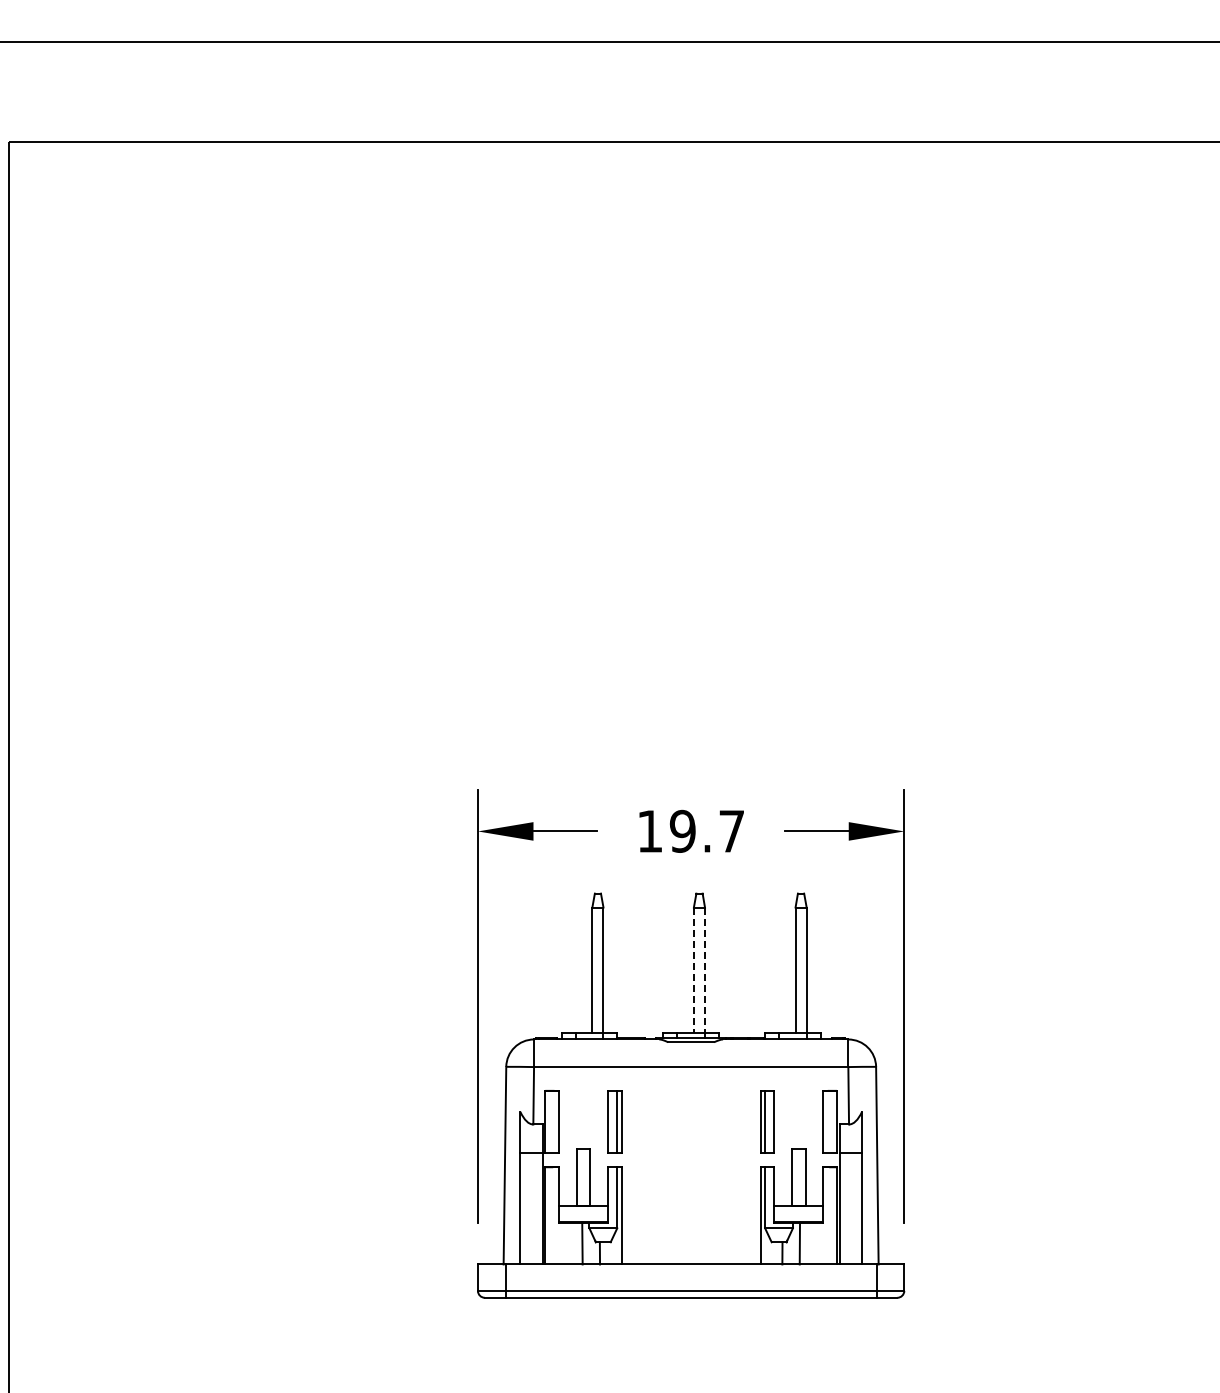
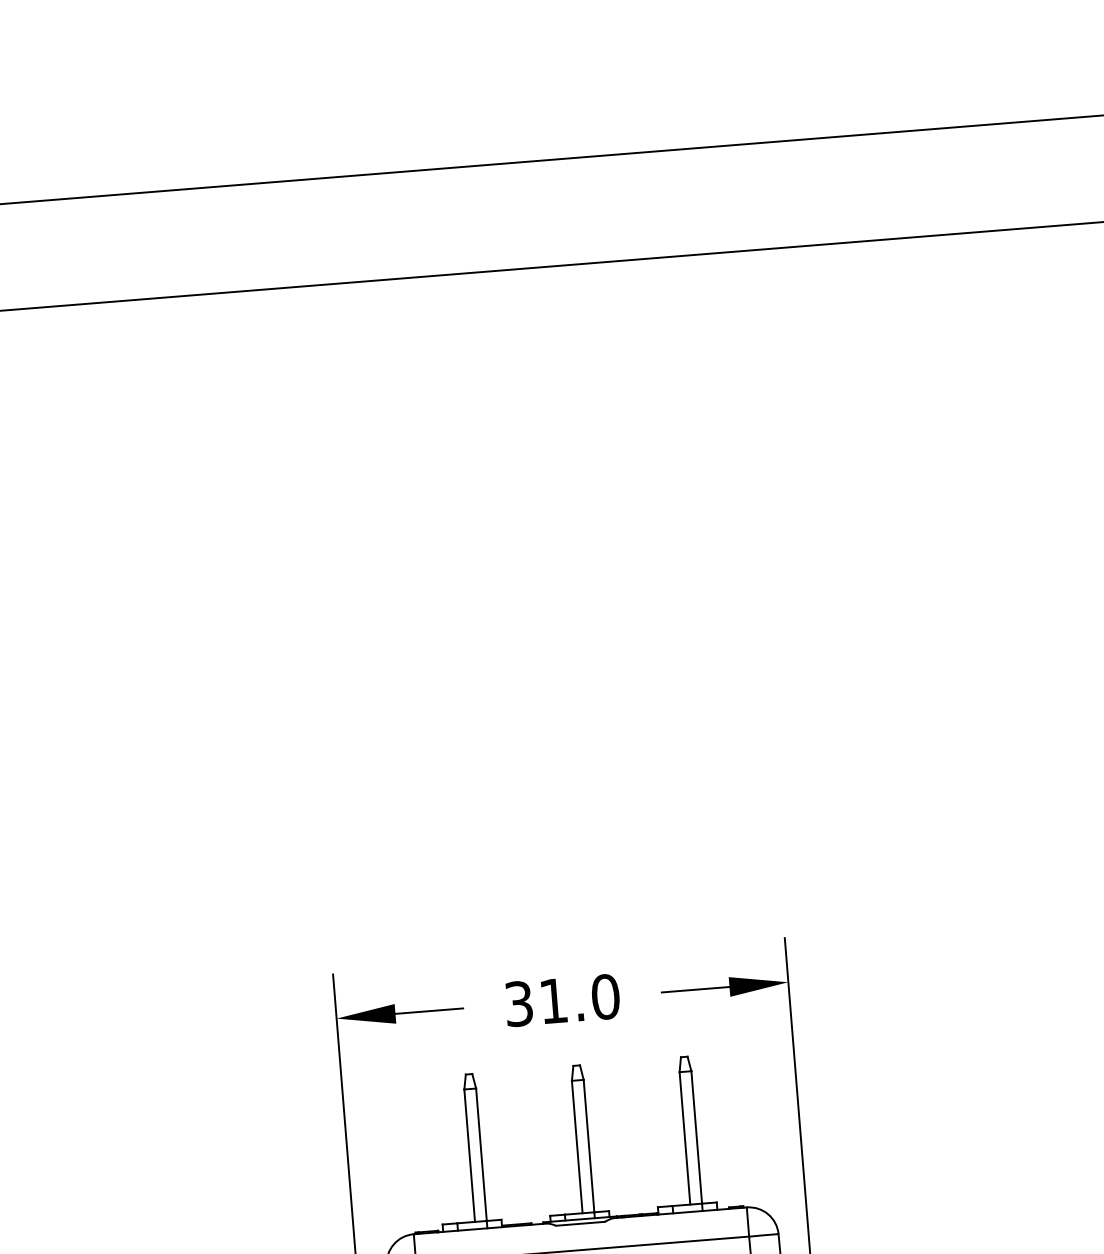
text: (690, 830) -> (561, 999), 19.7 -> 31.0
line: (693, 970) -> (576, 1147), dashed -> solid
line: (705, 970) -> (589, 1146), dashed -> solid

